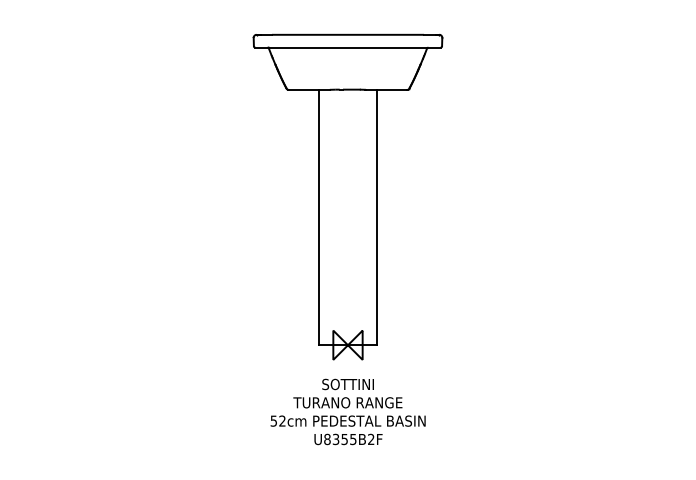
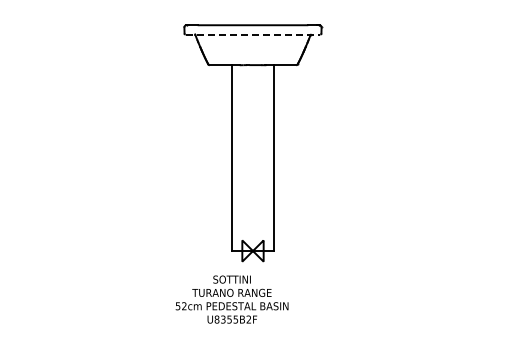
line: (348, 47) -> (253, 34), solid -> dashed
text: (347, 411) -> (231, 299), moved

